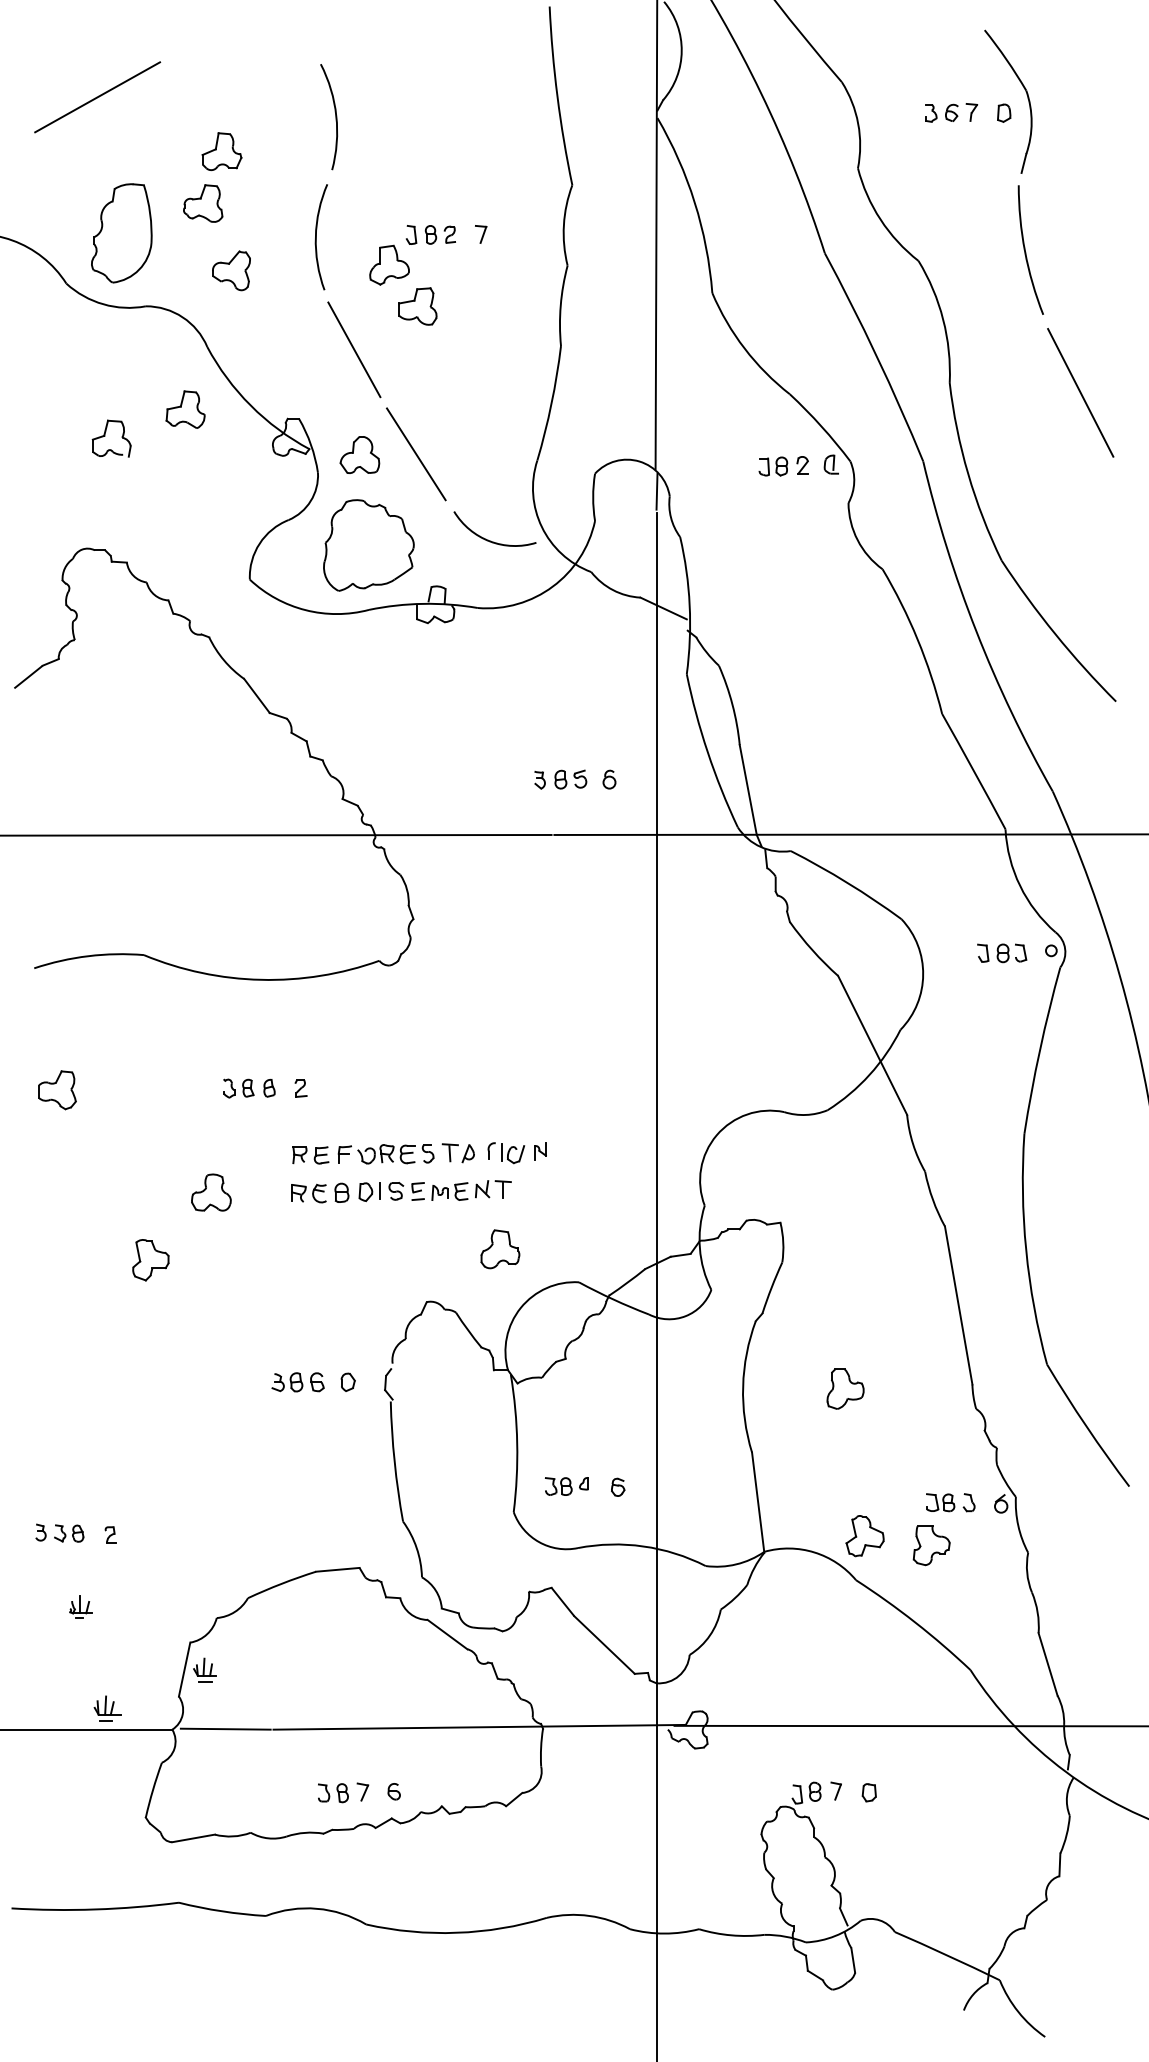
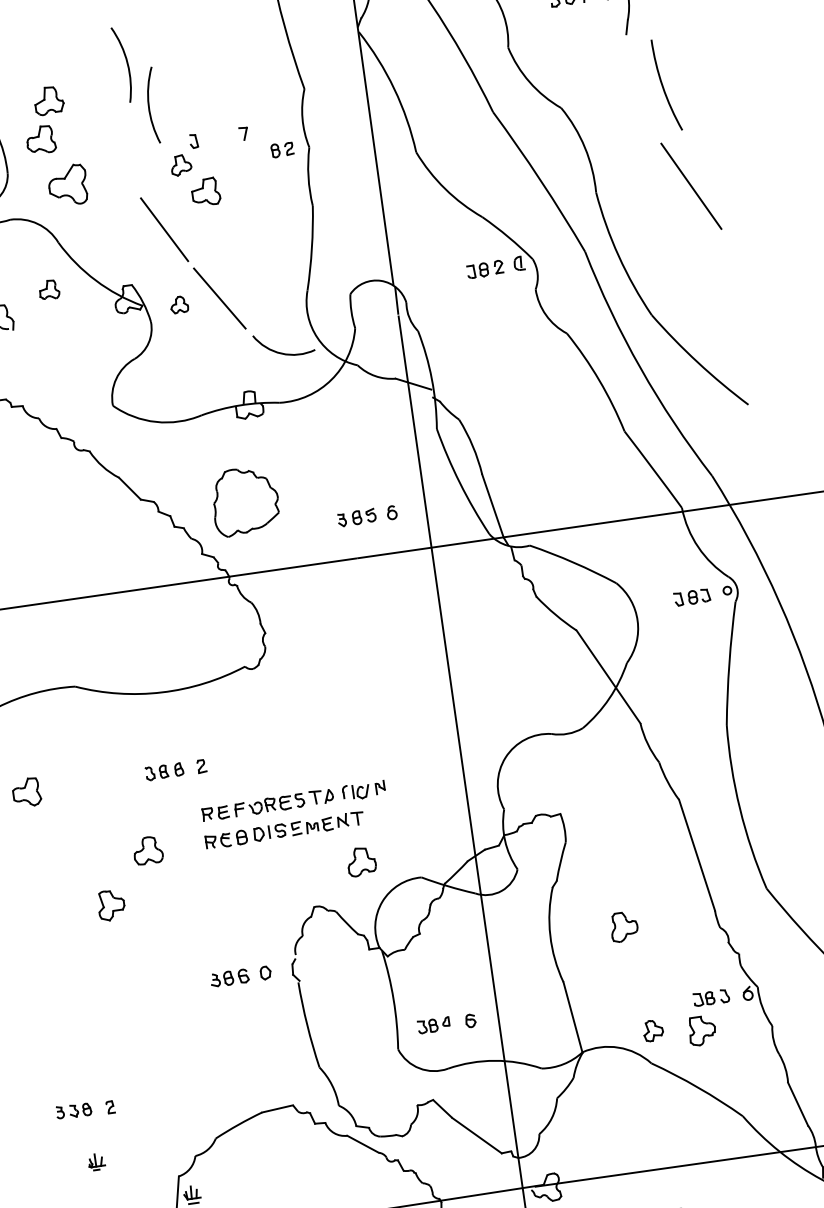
part: (439, 234) -> (281, 149), moved
arc: (316, 237) -> (149, 106), moved
arc: (1025, 249) -> (662, 85), moved
part: (389, 264) -> (181, 164), size x0.7
part: (231, 270) -> (68, 185), size x1.4
part: (185, 409) -> (49, 289), size x0.7
part: (359, 454) -> (178, 304), size x0.6
part: (368, 545) -> (245, 501), moved
part: (864, 1536) -> (652, 1031), size x0.7

